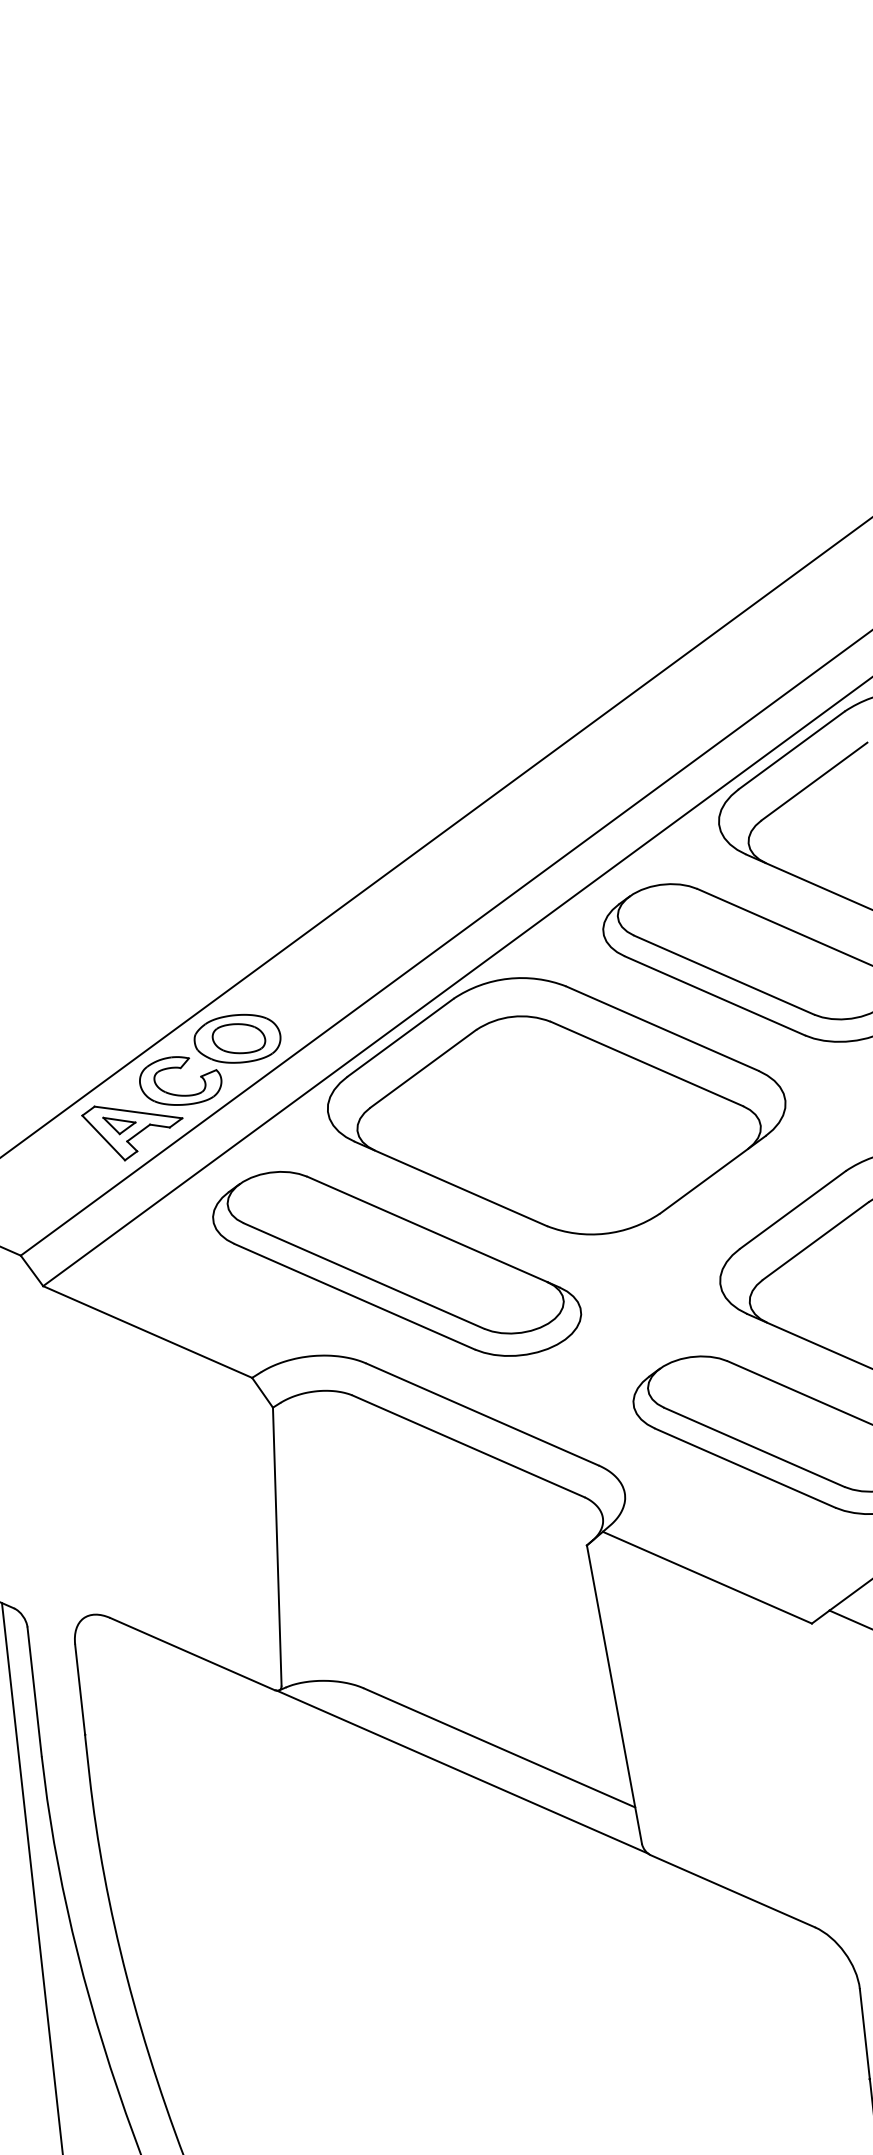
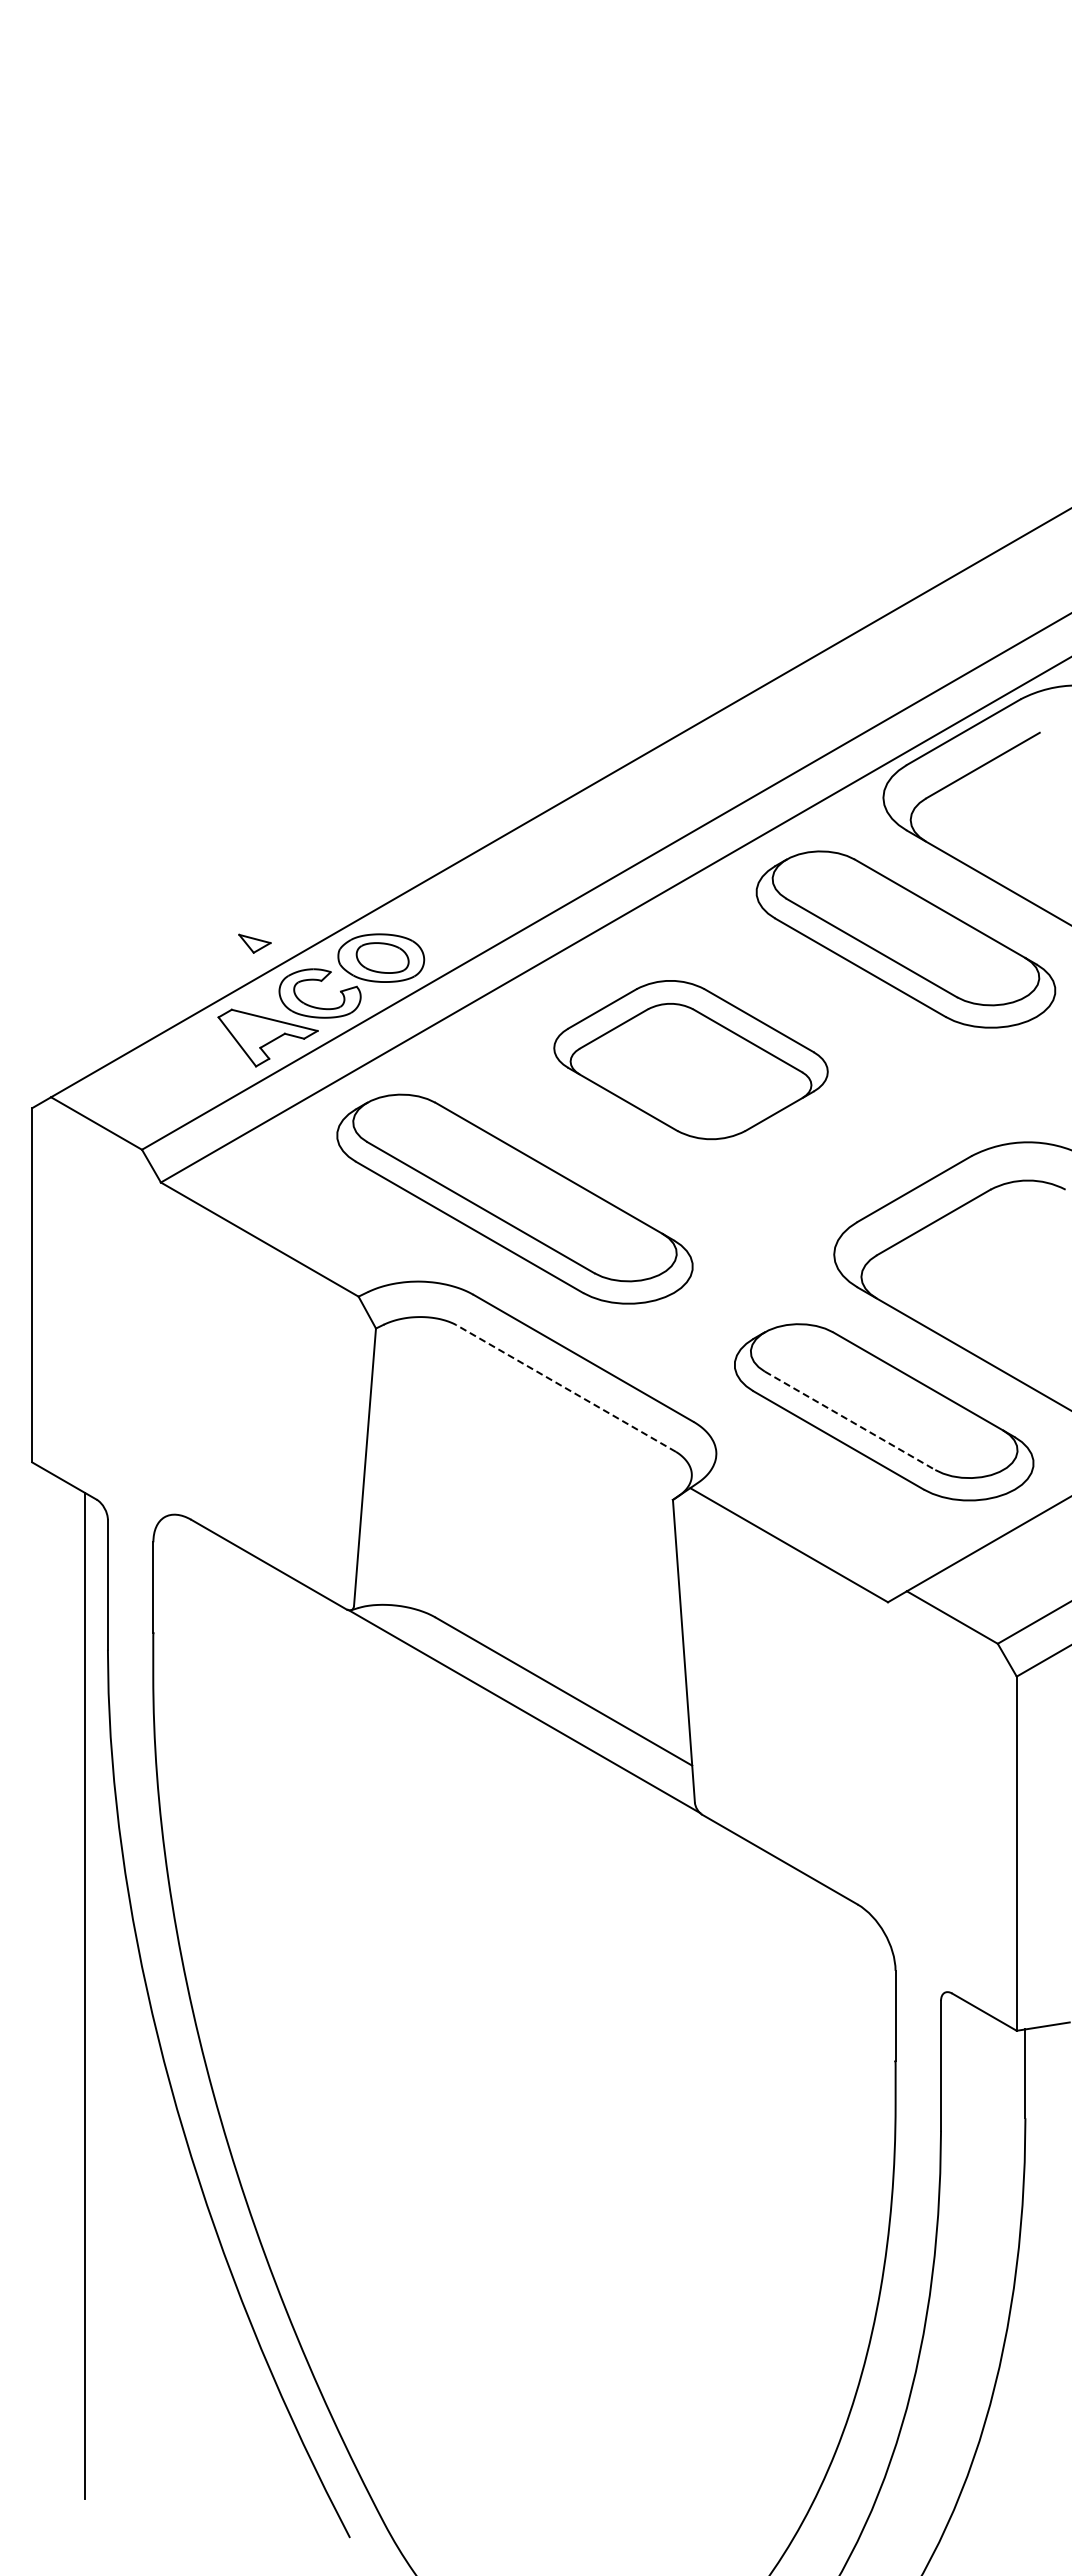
part: (556, 1105) -> (690, 1059), size x0.6
part: (119, 1124) -> (254, 943), moved
line: (468, 1446) -> (566, 1388), solid -> dashed
line: (754, 1447) -> (850, 1421), solid -> dashed

